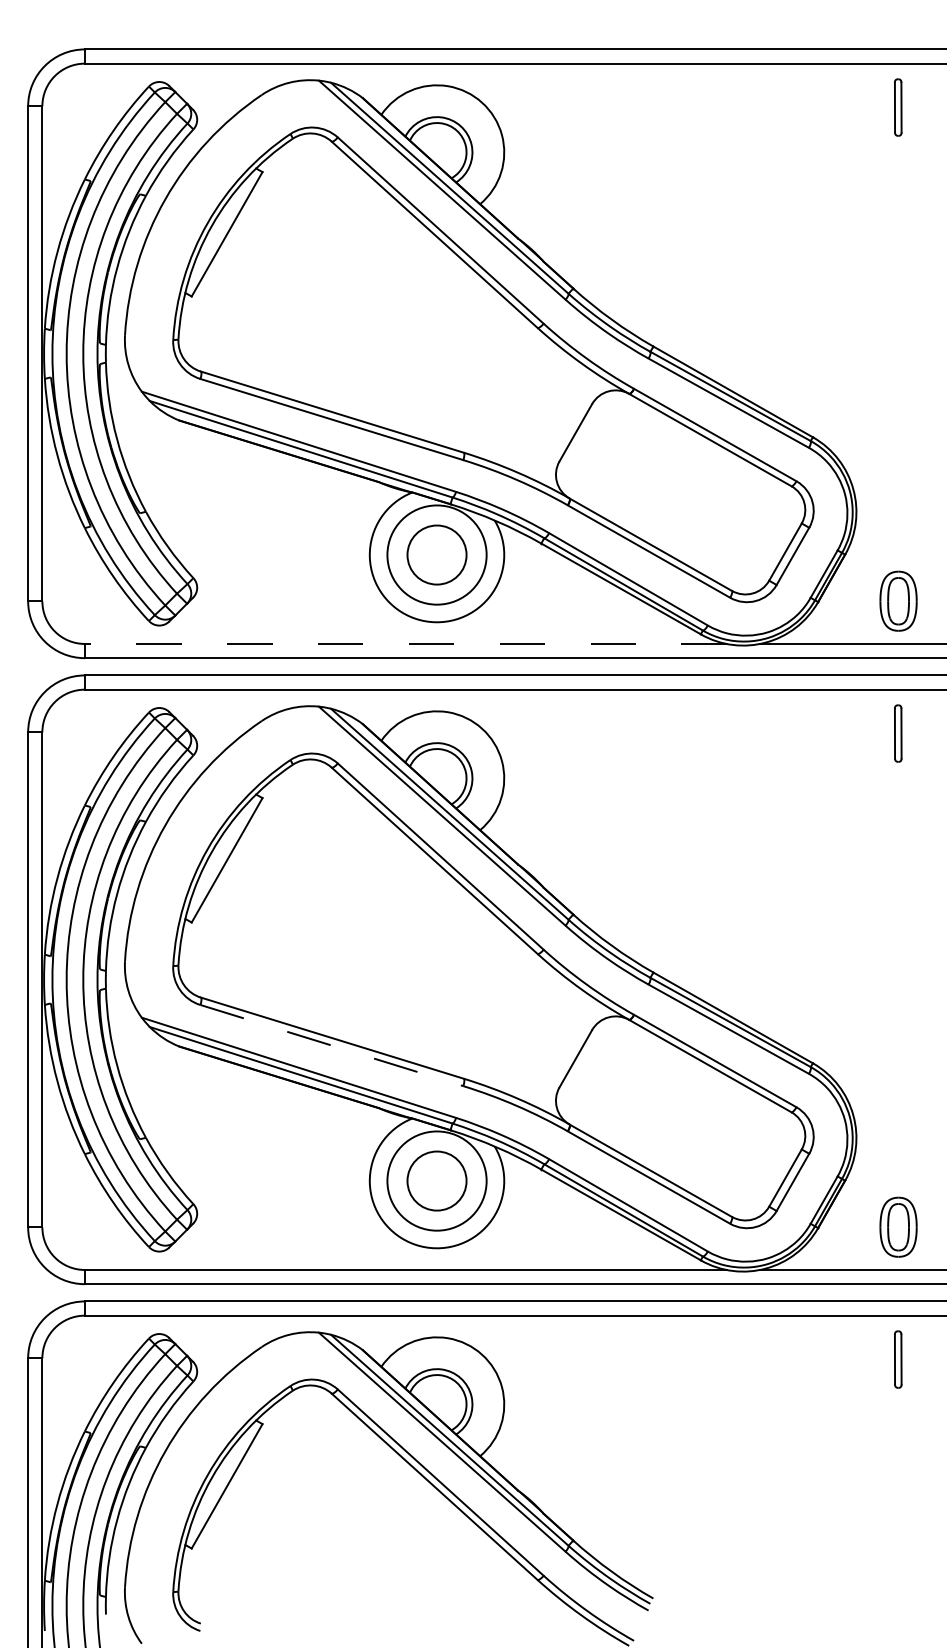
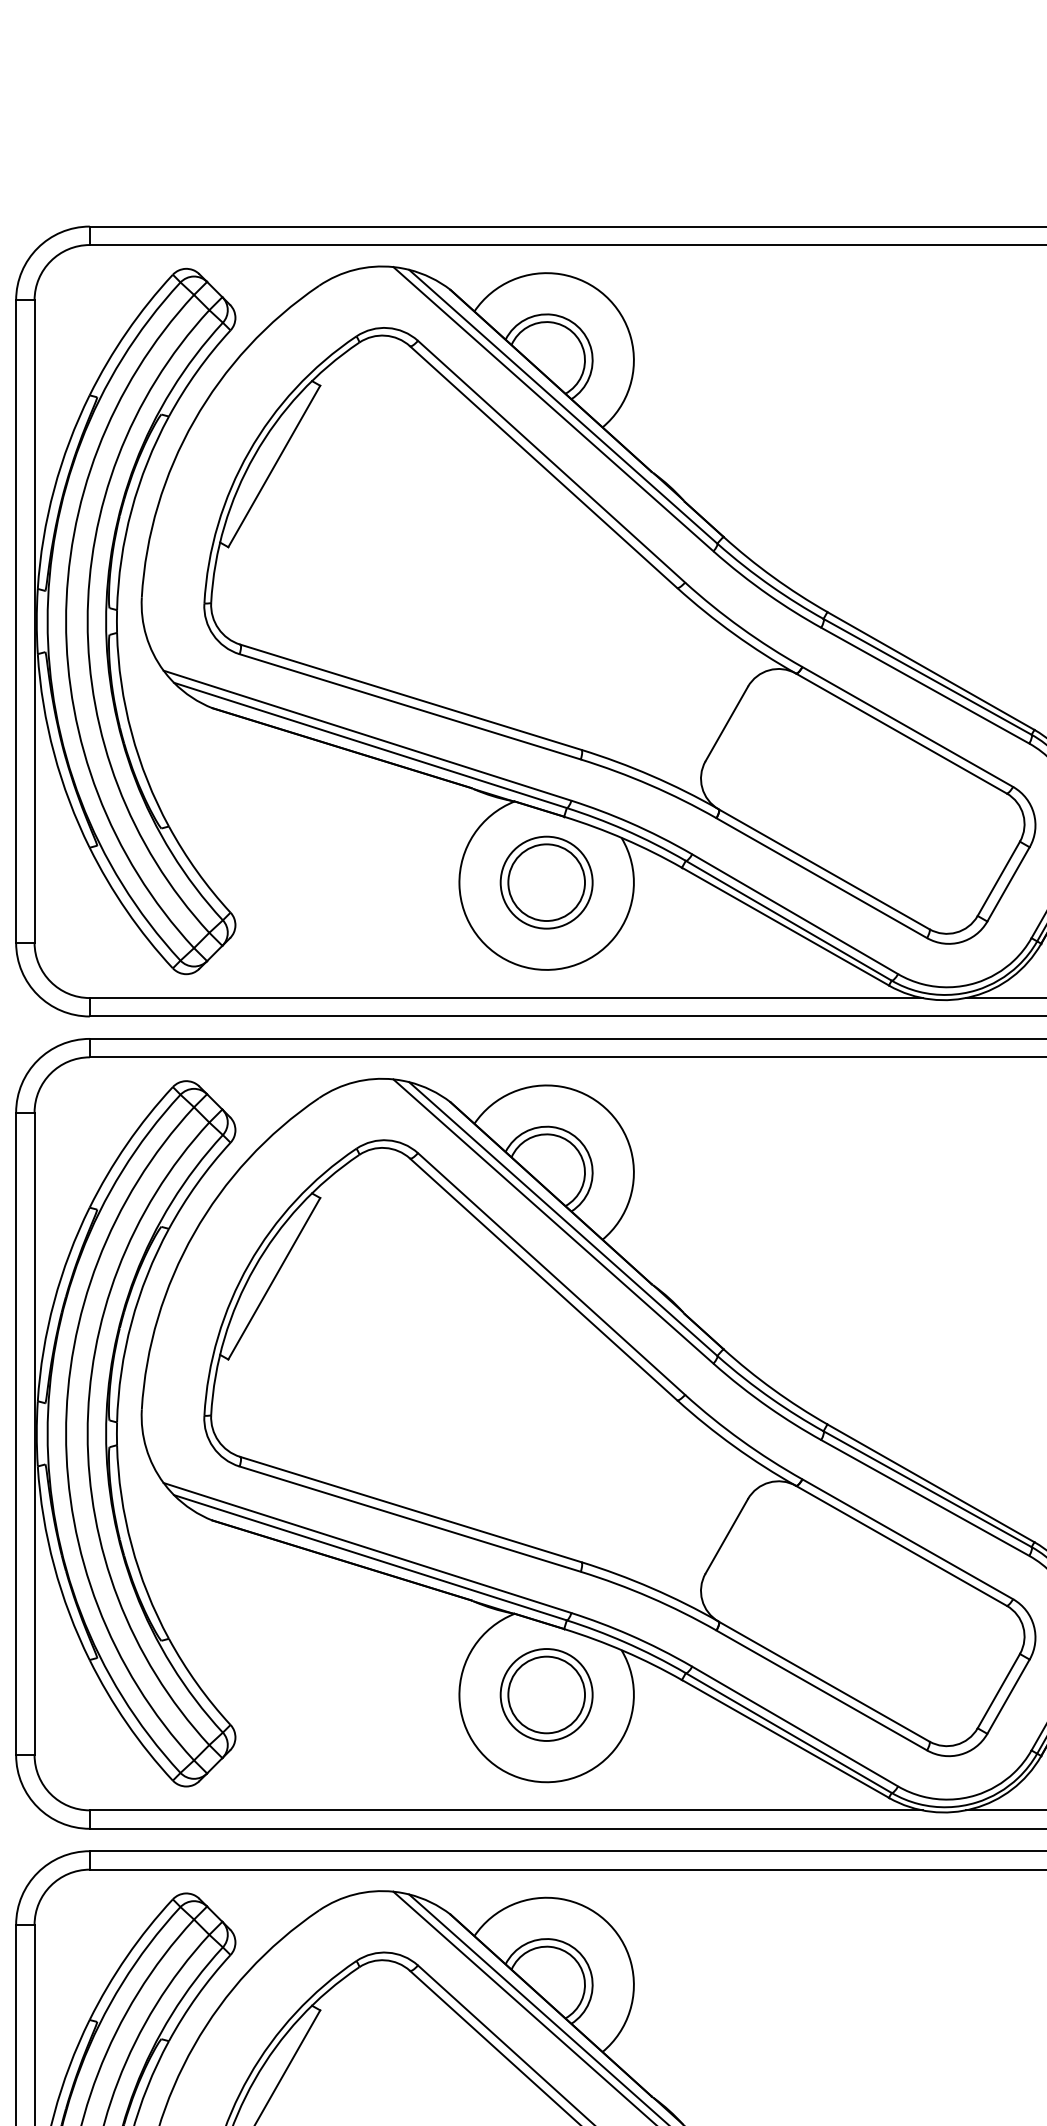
circle: (436, 554) -> (545, 881), size x0.71
line: (405, 643) -> (505, 997), dashed -> solid
line: (331, 1045) -> (409, 1519), dashed -> solid
circle: (436, 1180) -> (545, 1694), size x0.71

